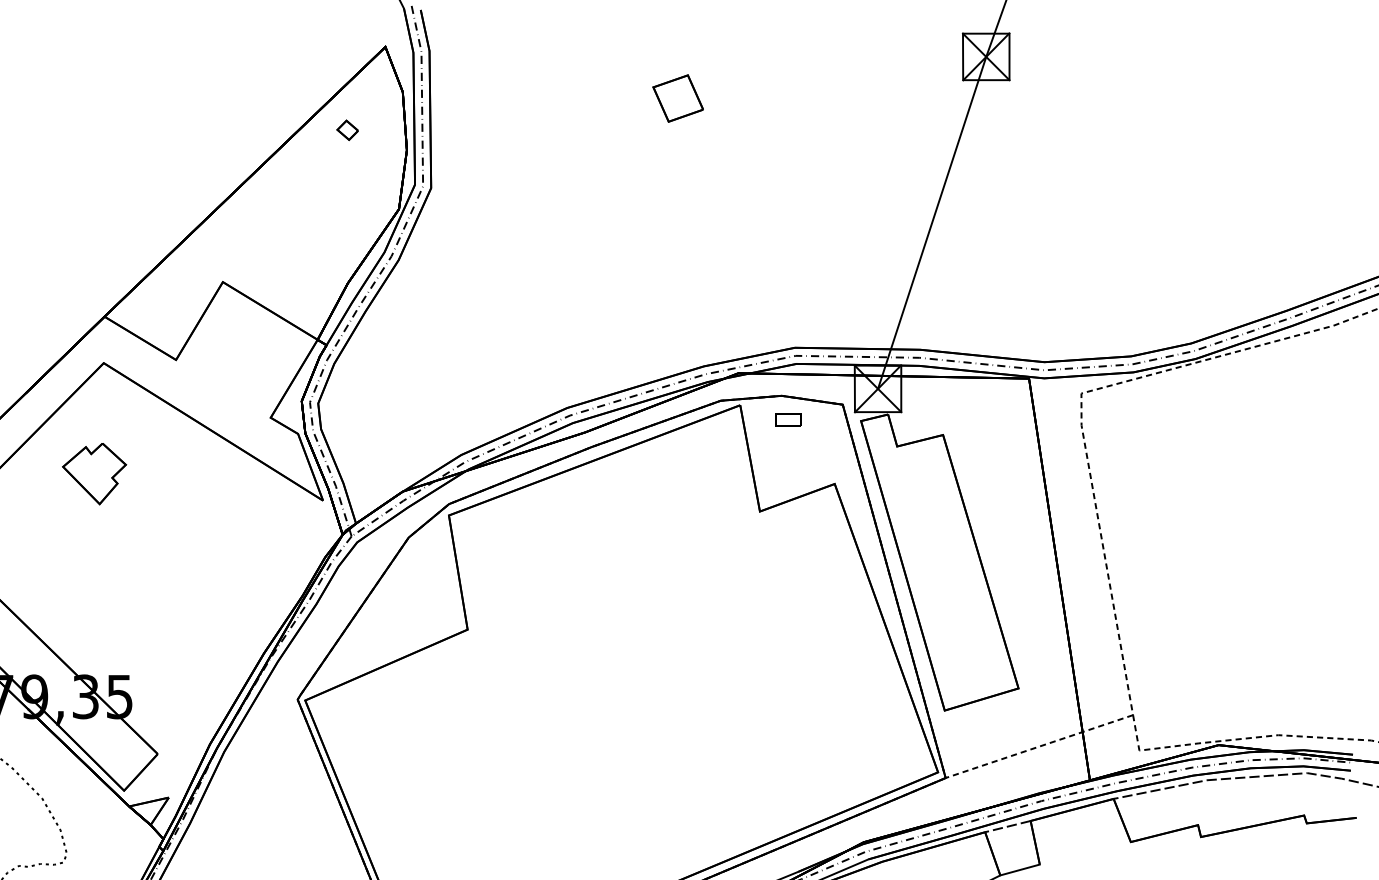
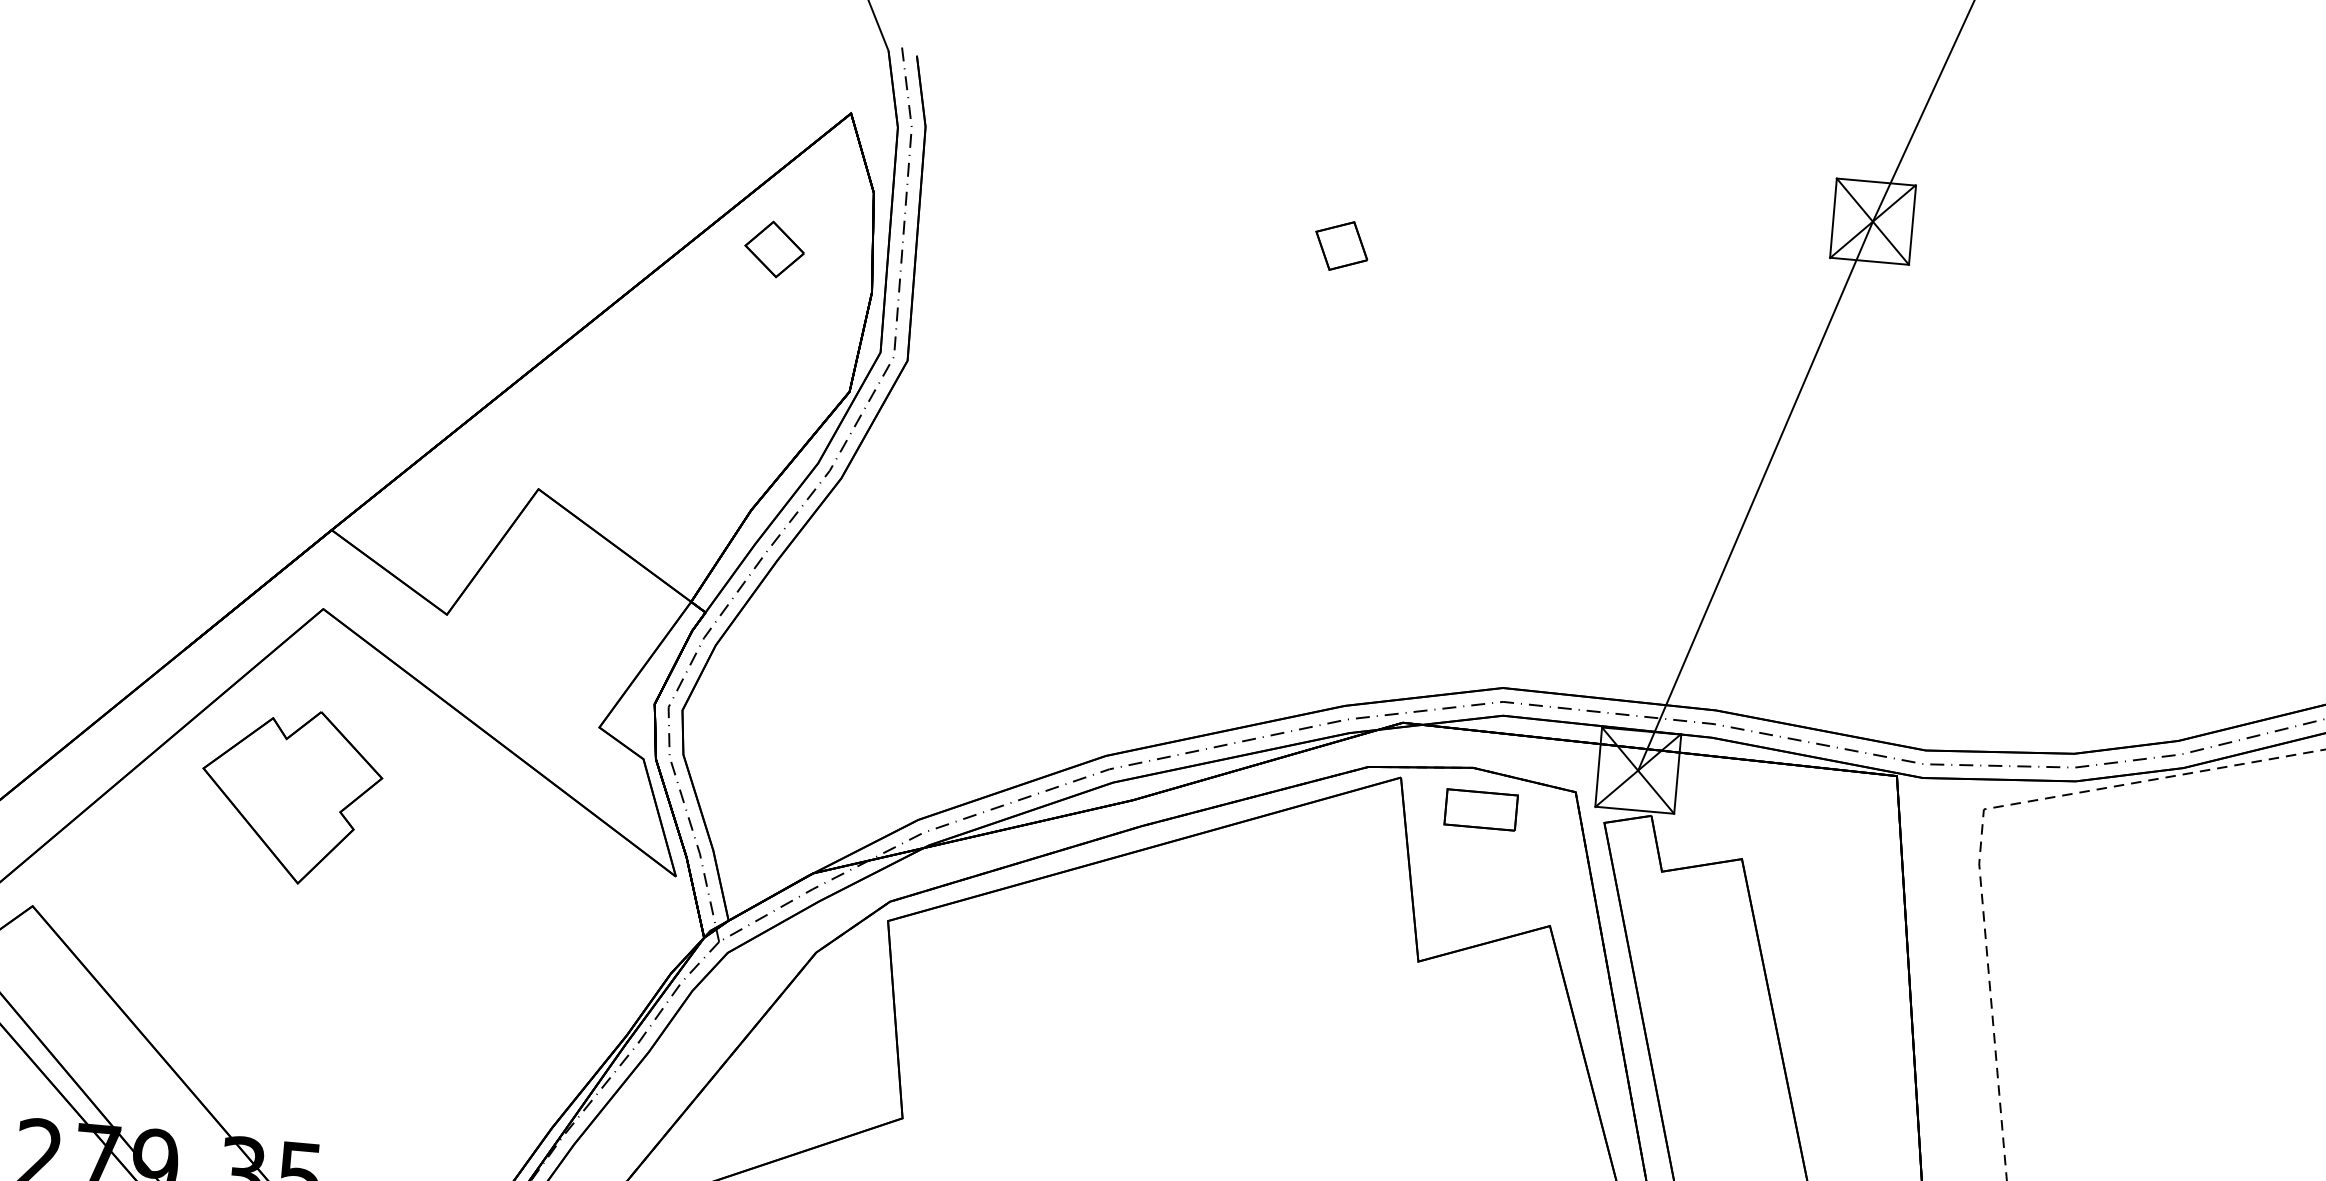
part: (677, 98) -> (1340, 245), size x0.62
part: (347, 130) -> (773, 249), size x1.67
part: (788, 419) -> (1480, 809), size x1.67
part: (94, 473) -> (290, 795), size x1.67

